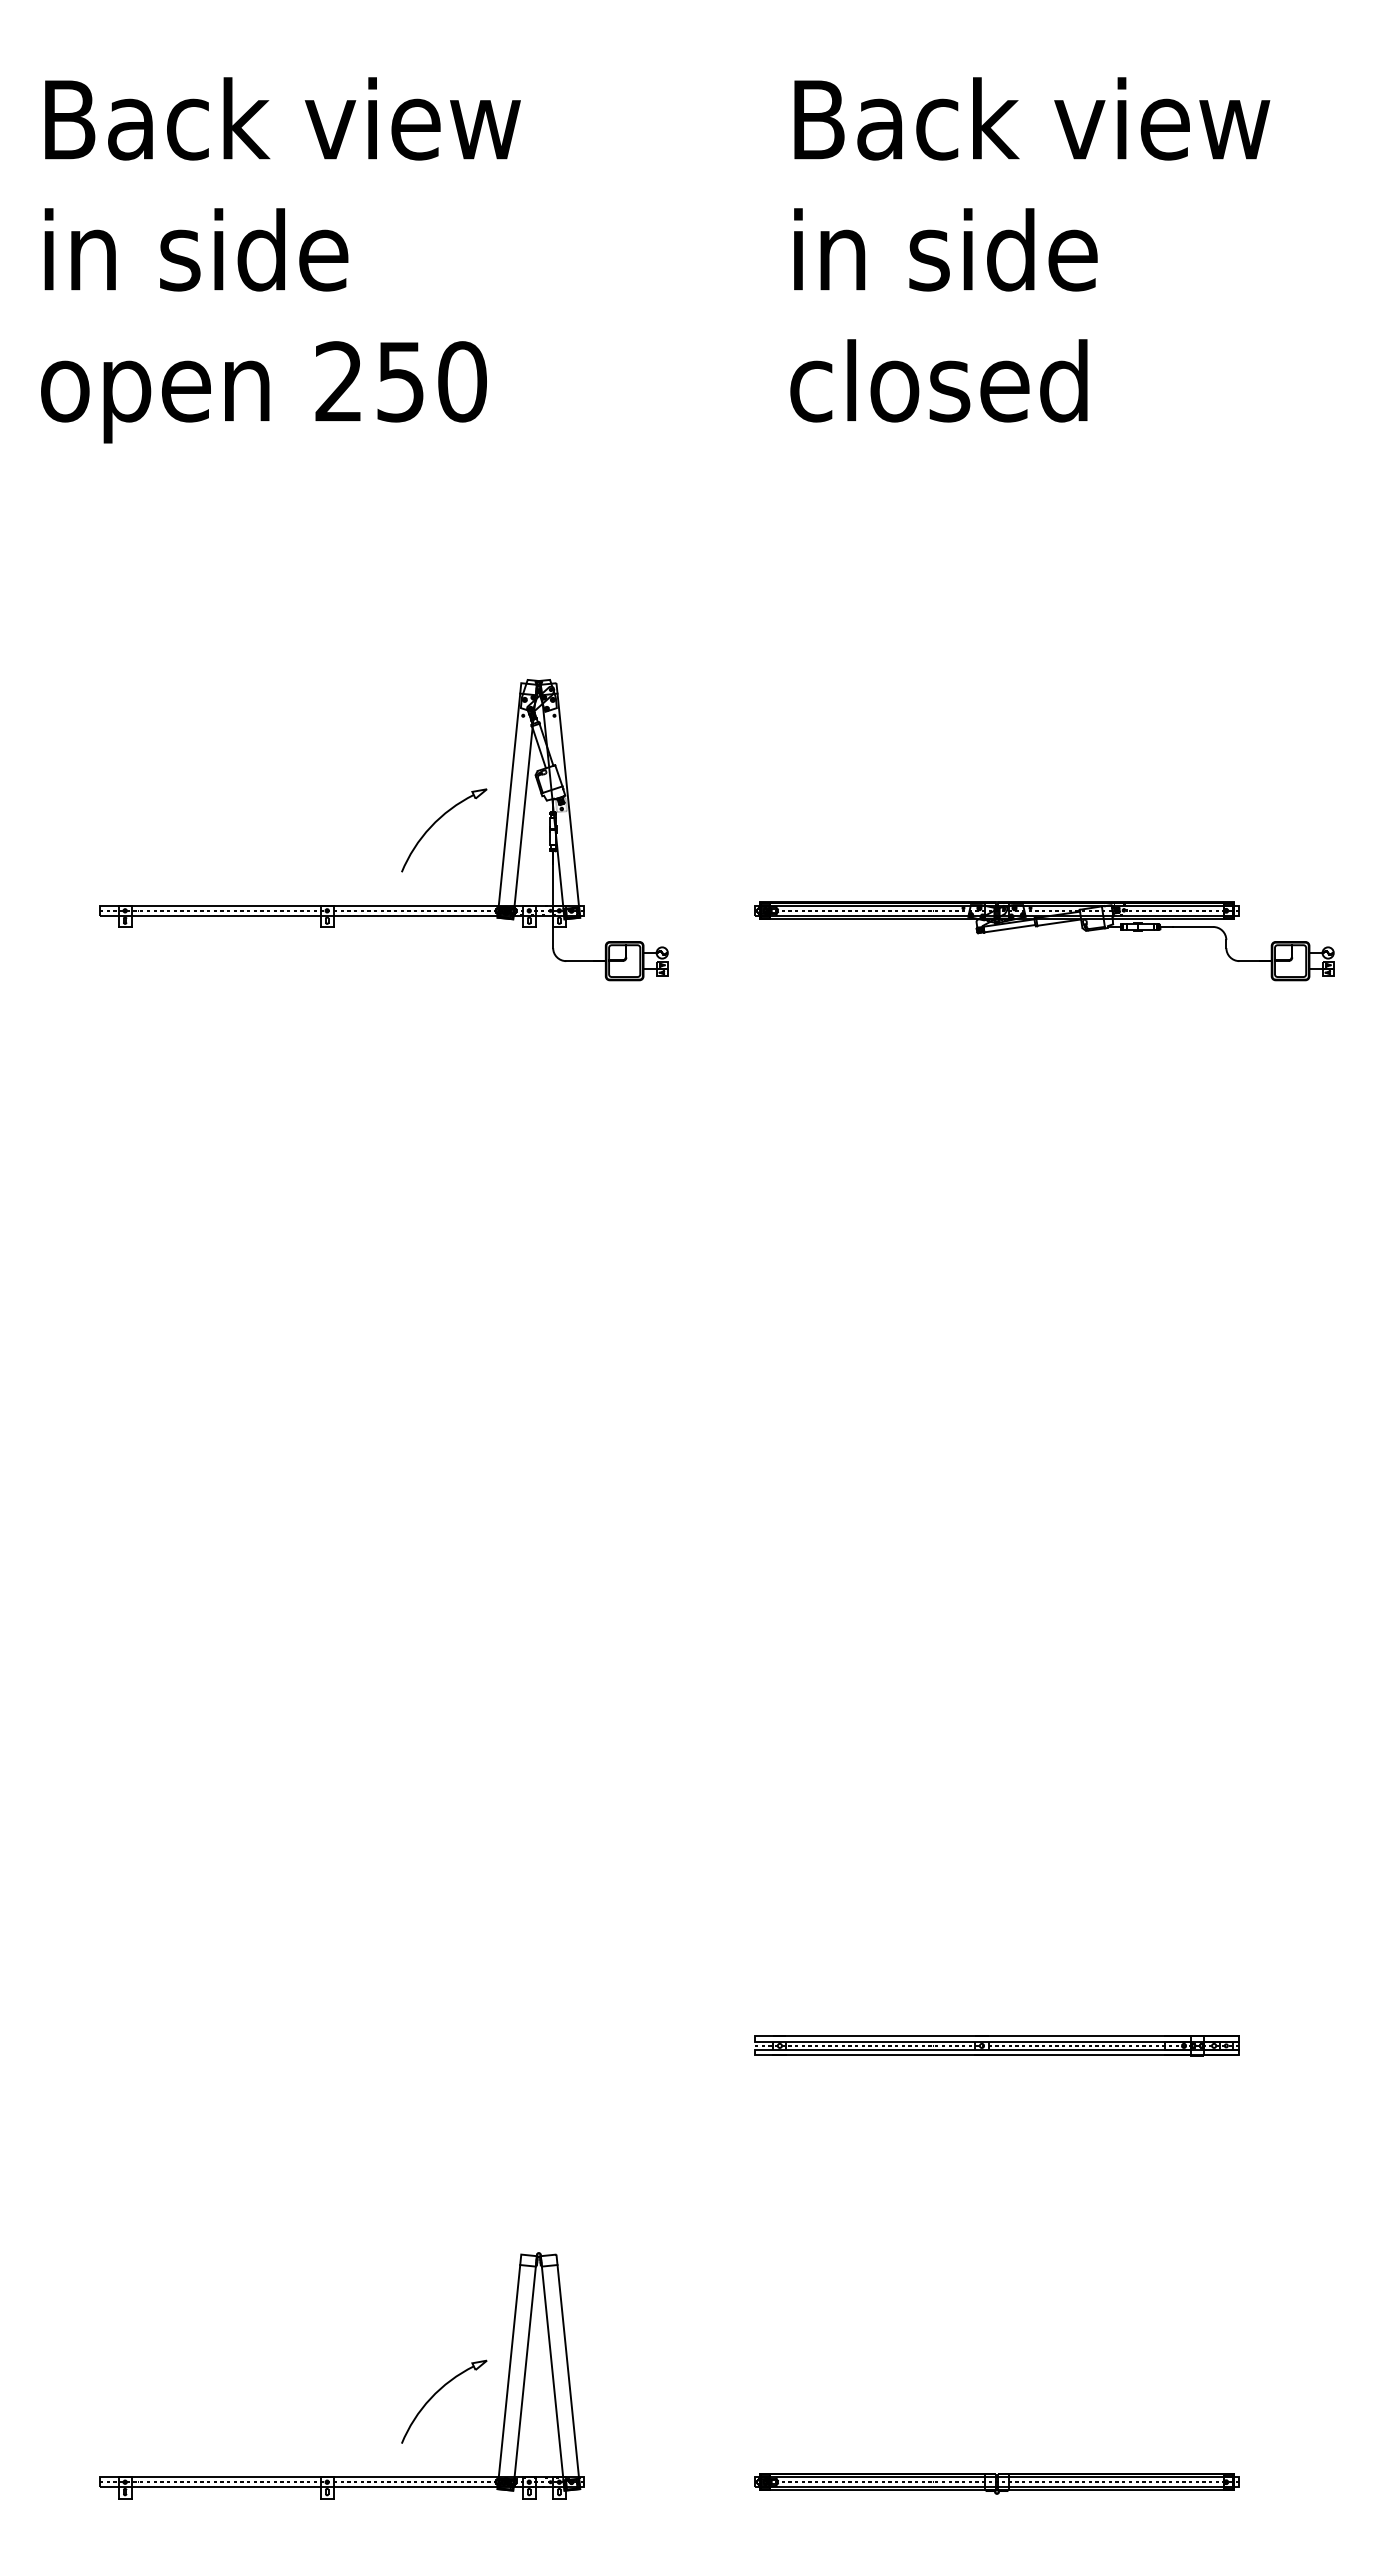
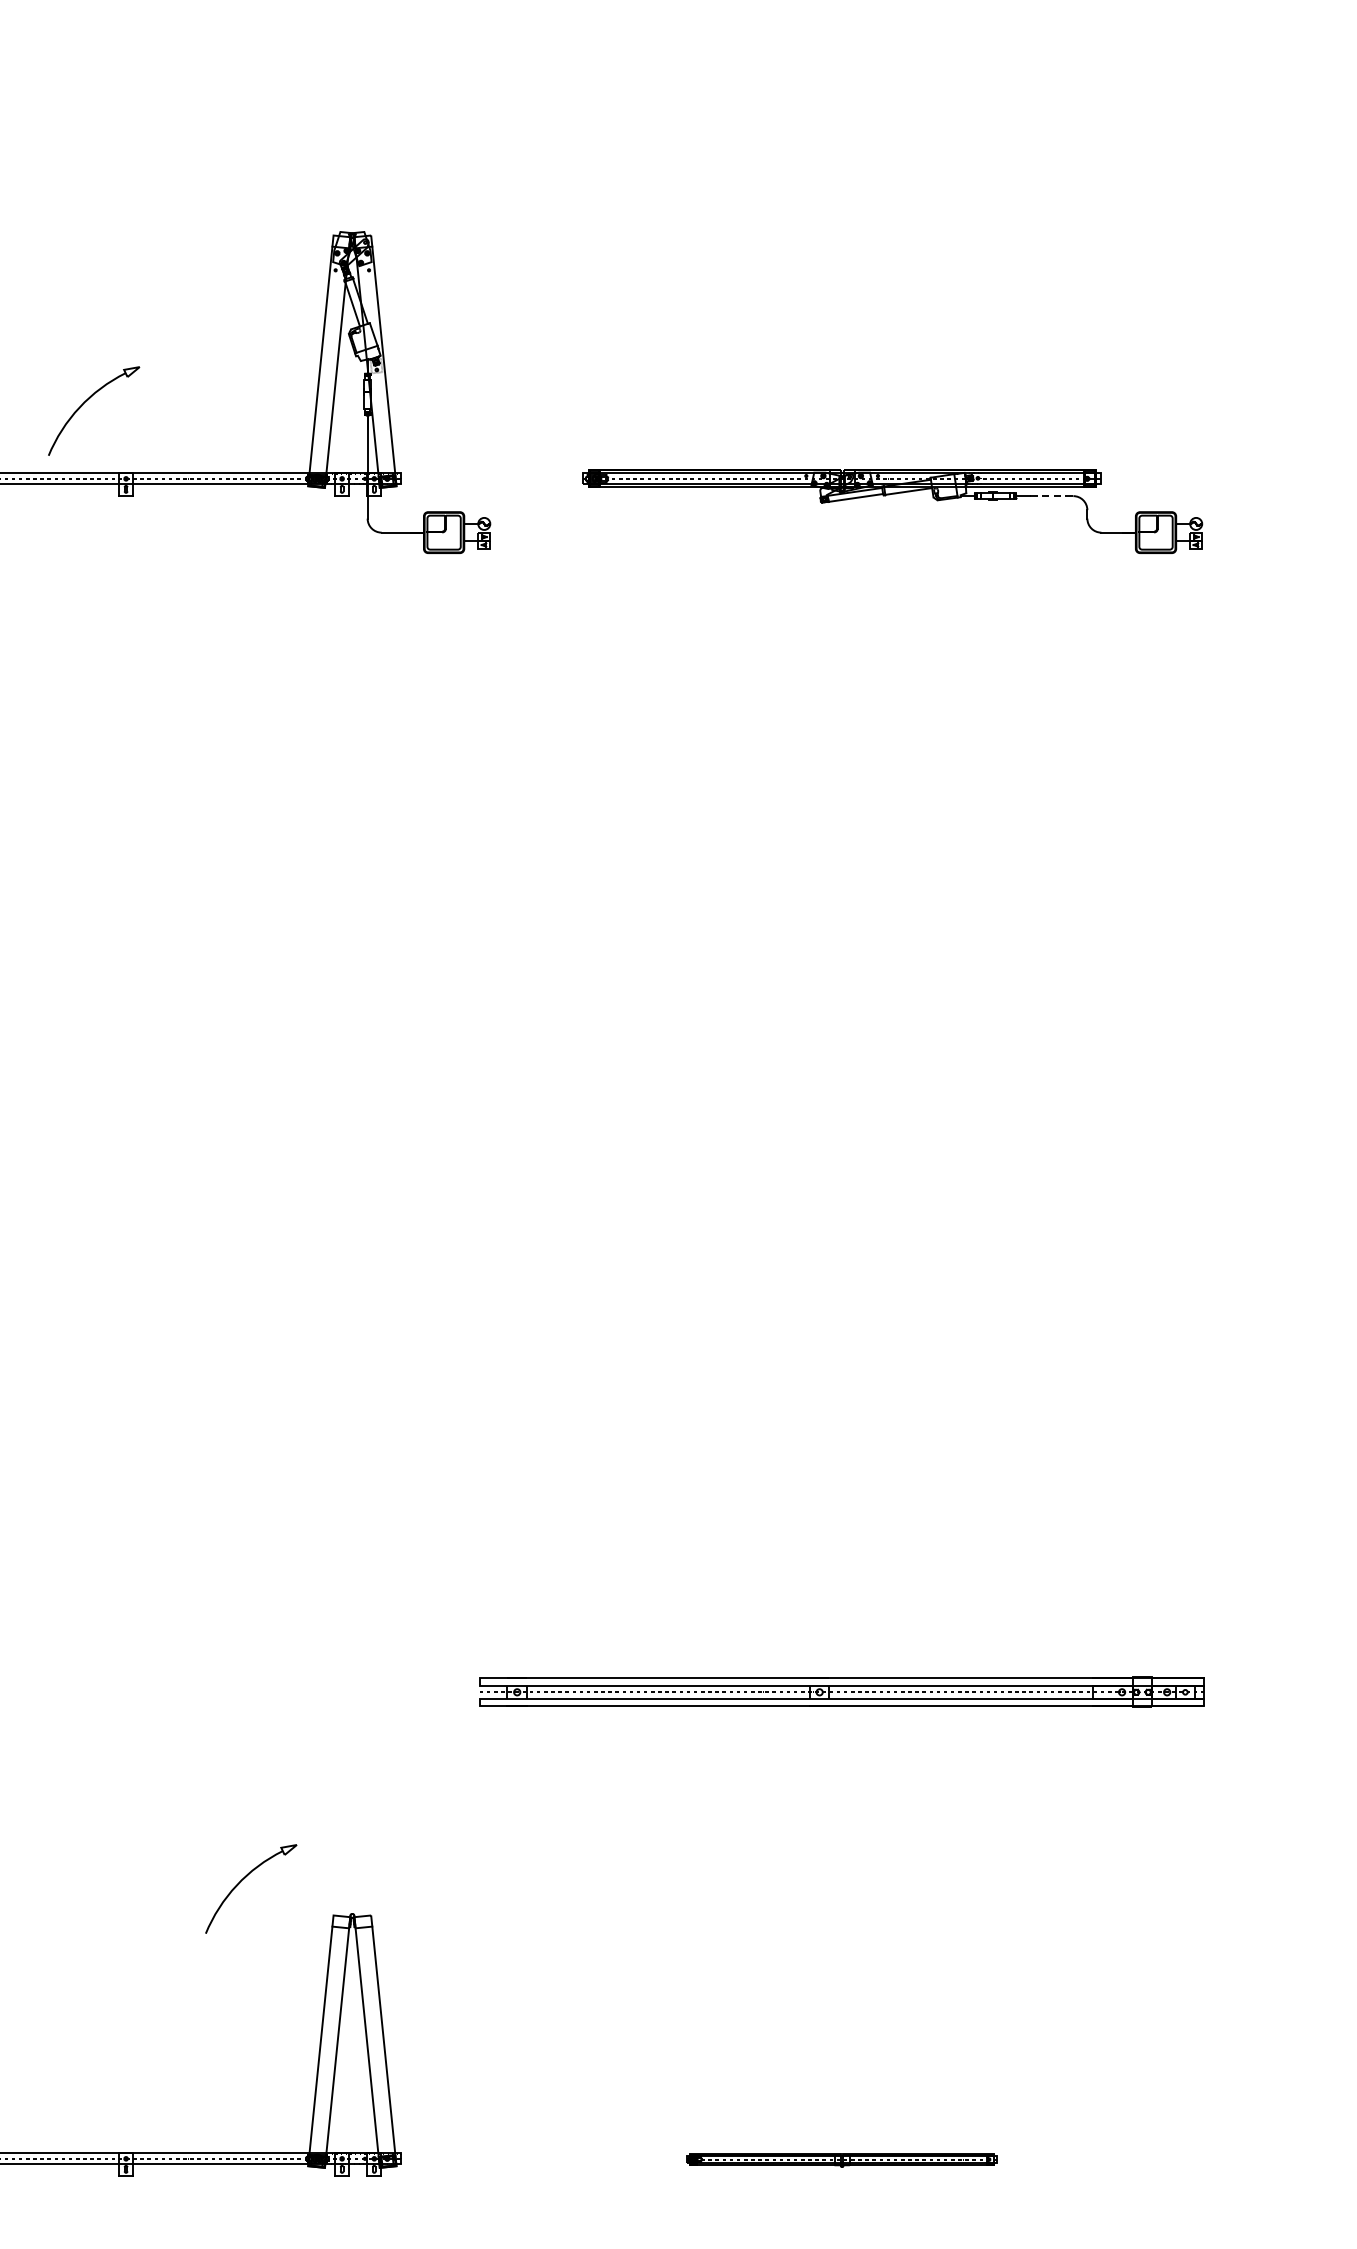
part: (436, 822) -> (85, 402), moved
line: (1193, 926) -> (1052, 495), solid -> dashed
part: (996, 2045) -> (841, 1691), size x1.4
part: (437, 2393) -> (243, 1880), moved
part: (996, 2483) -> (841, 2160), size x0.6

